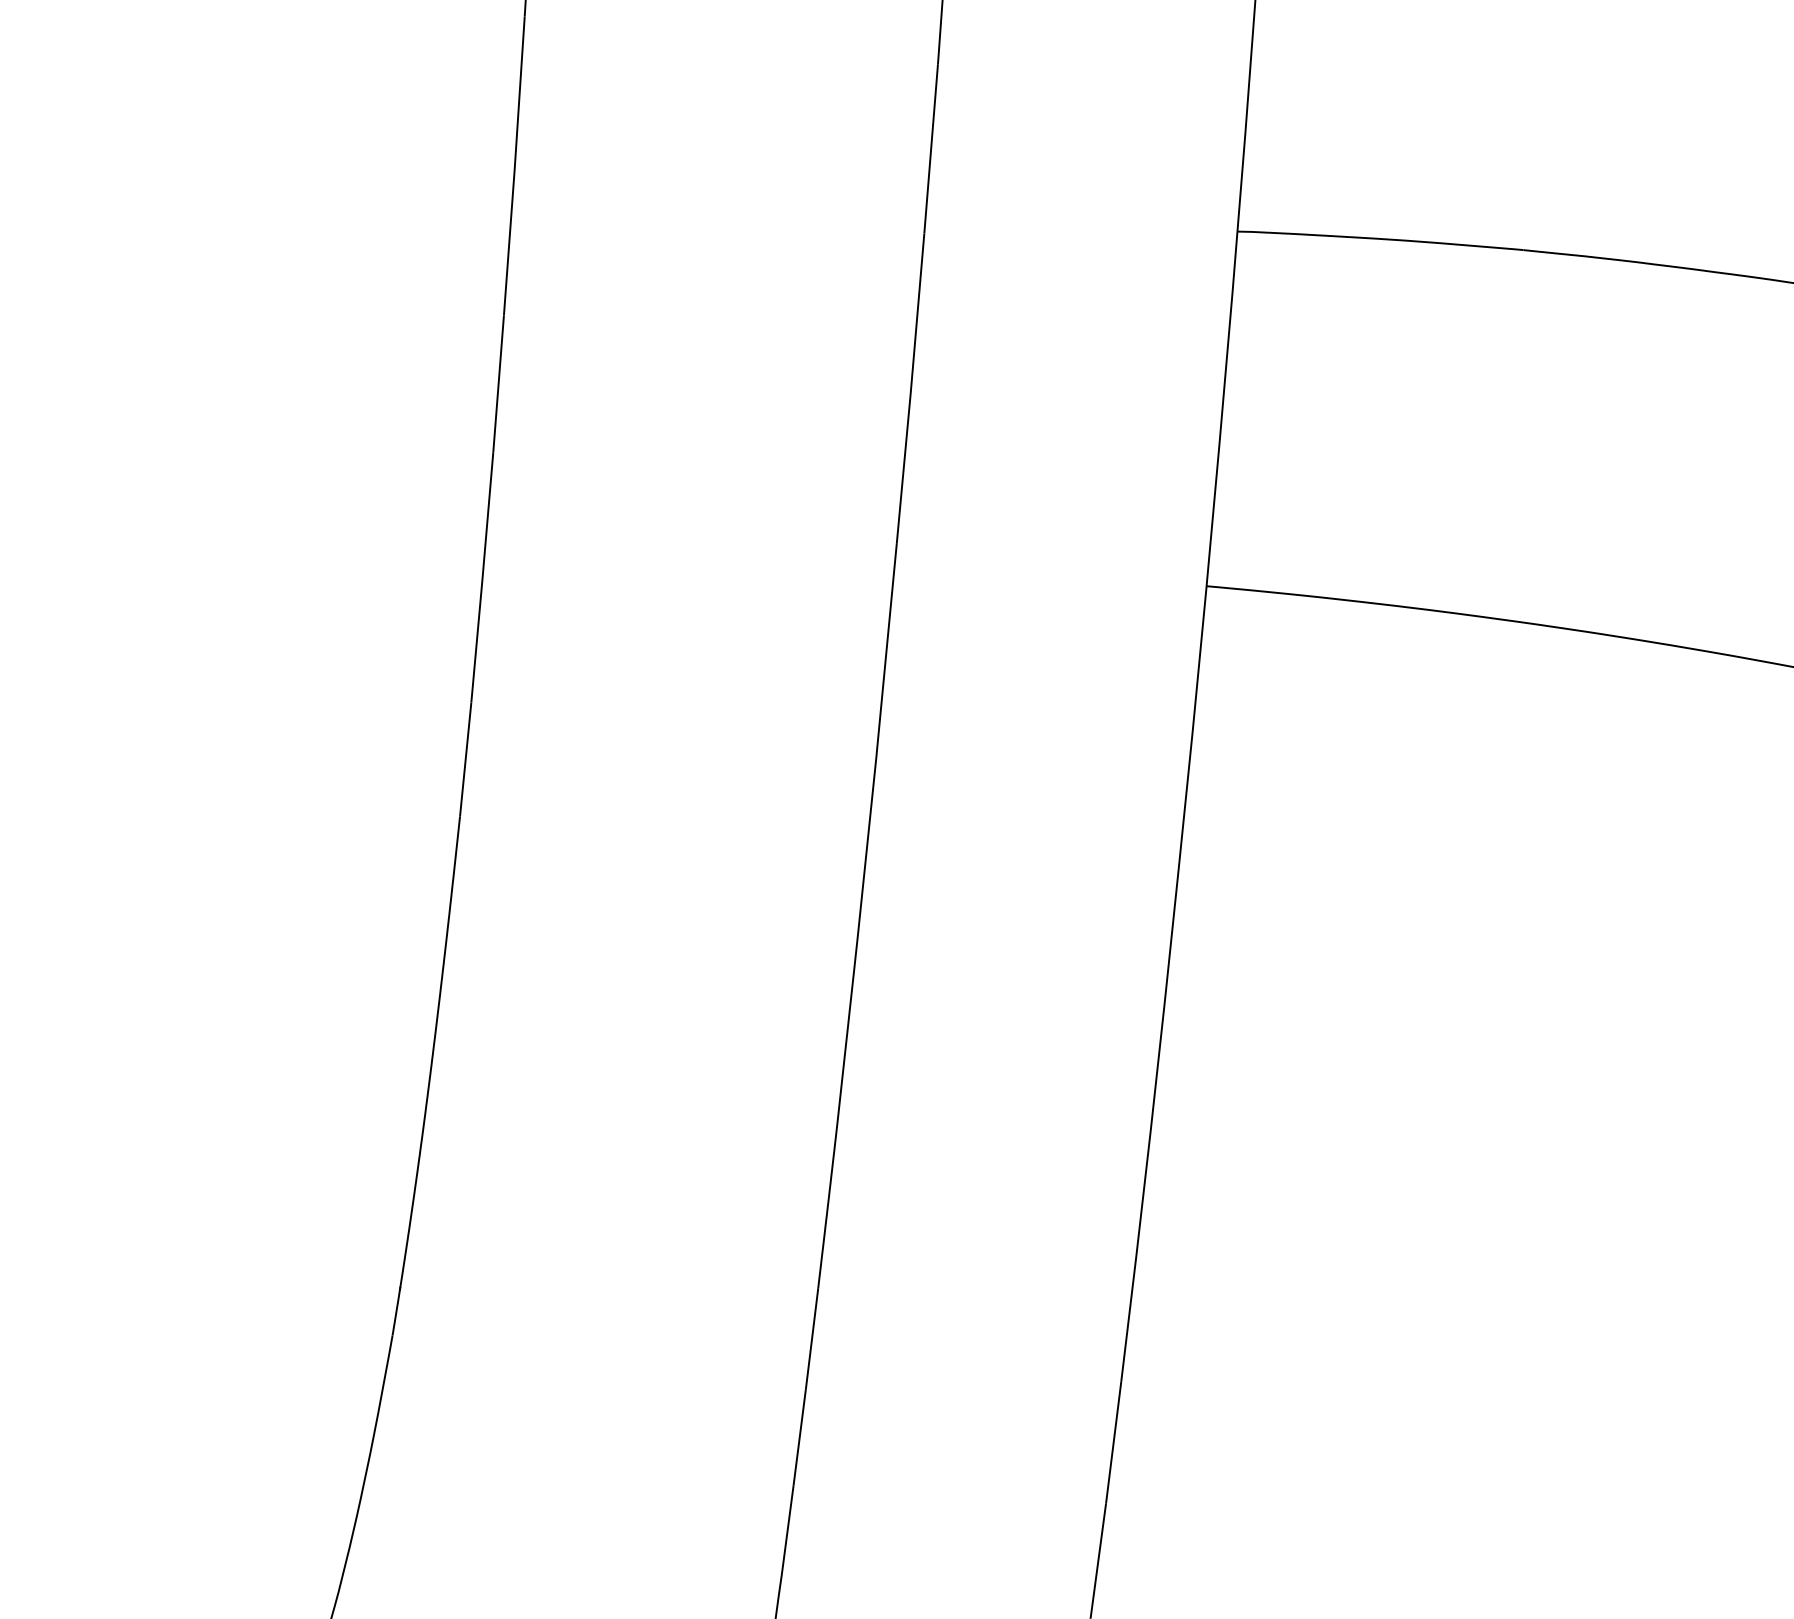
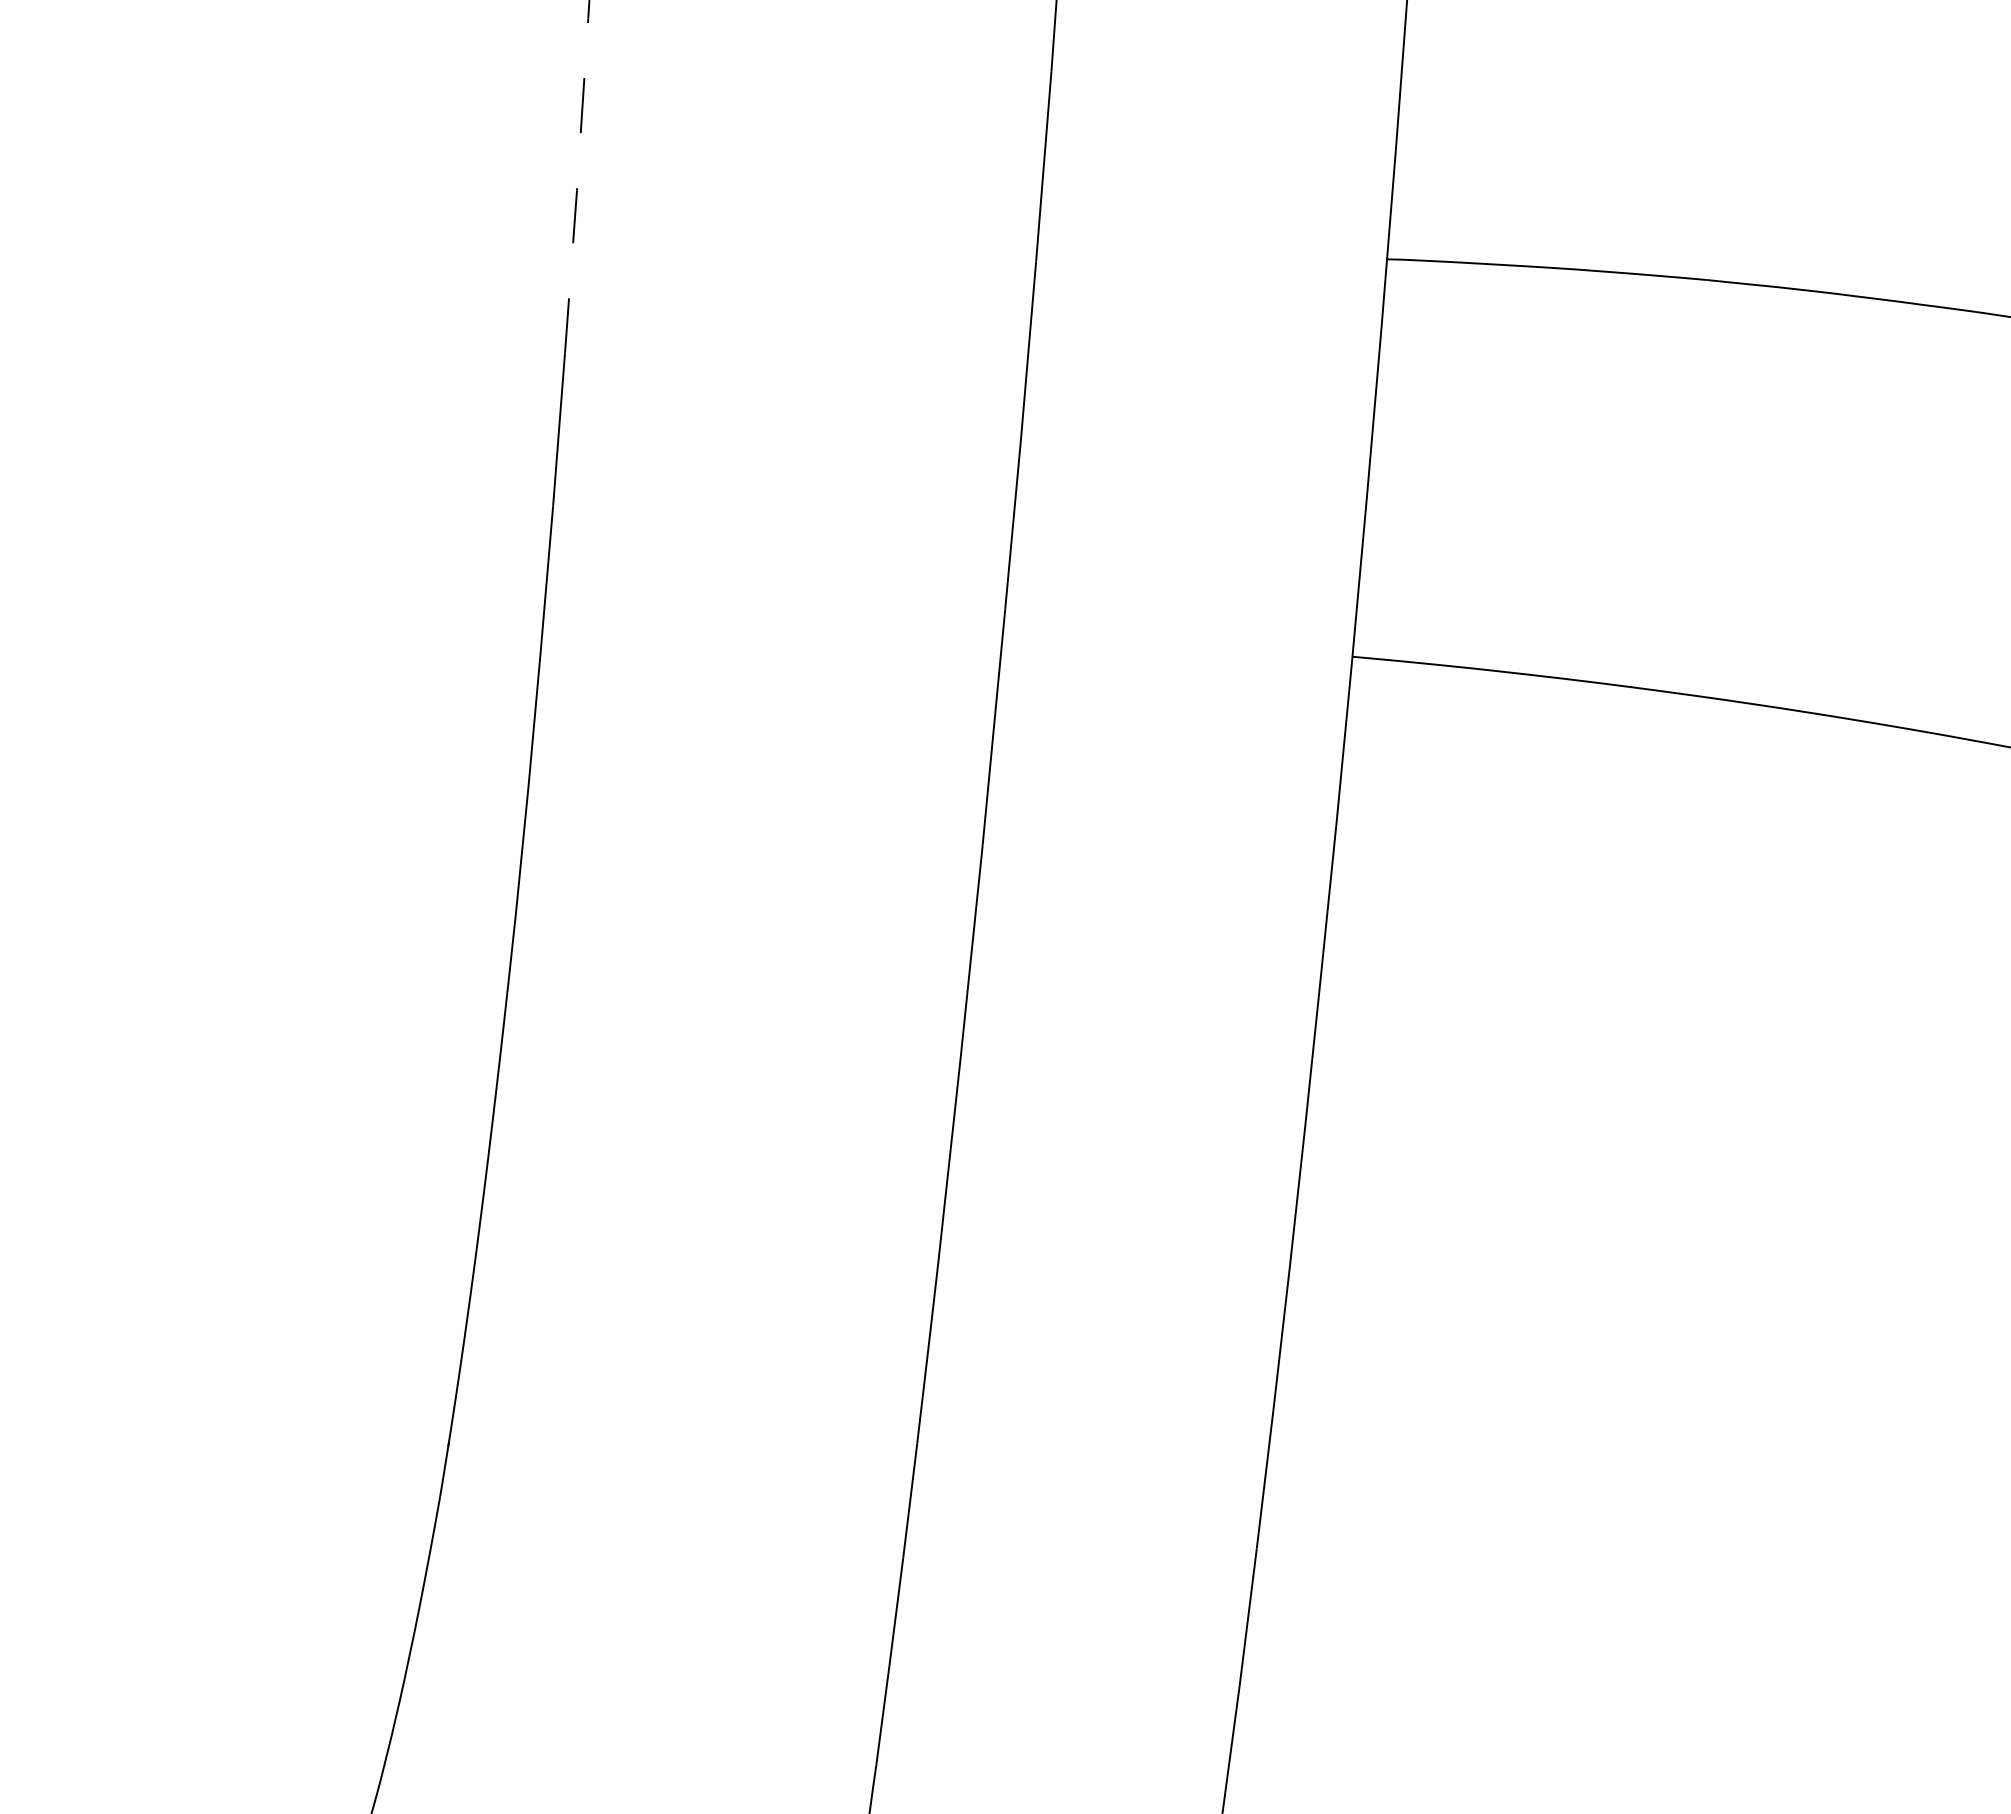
line: (515, 166) -> (577, 186), solid -> dashed

